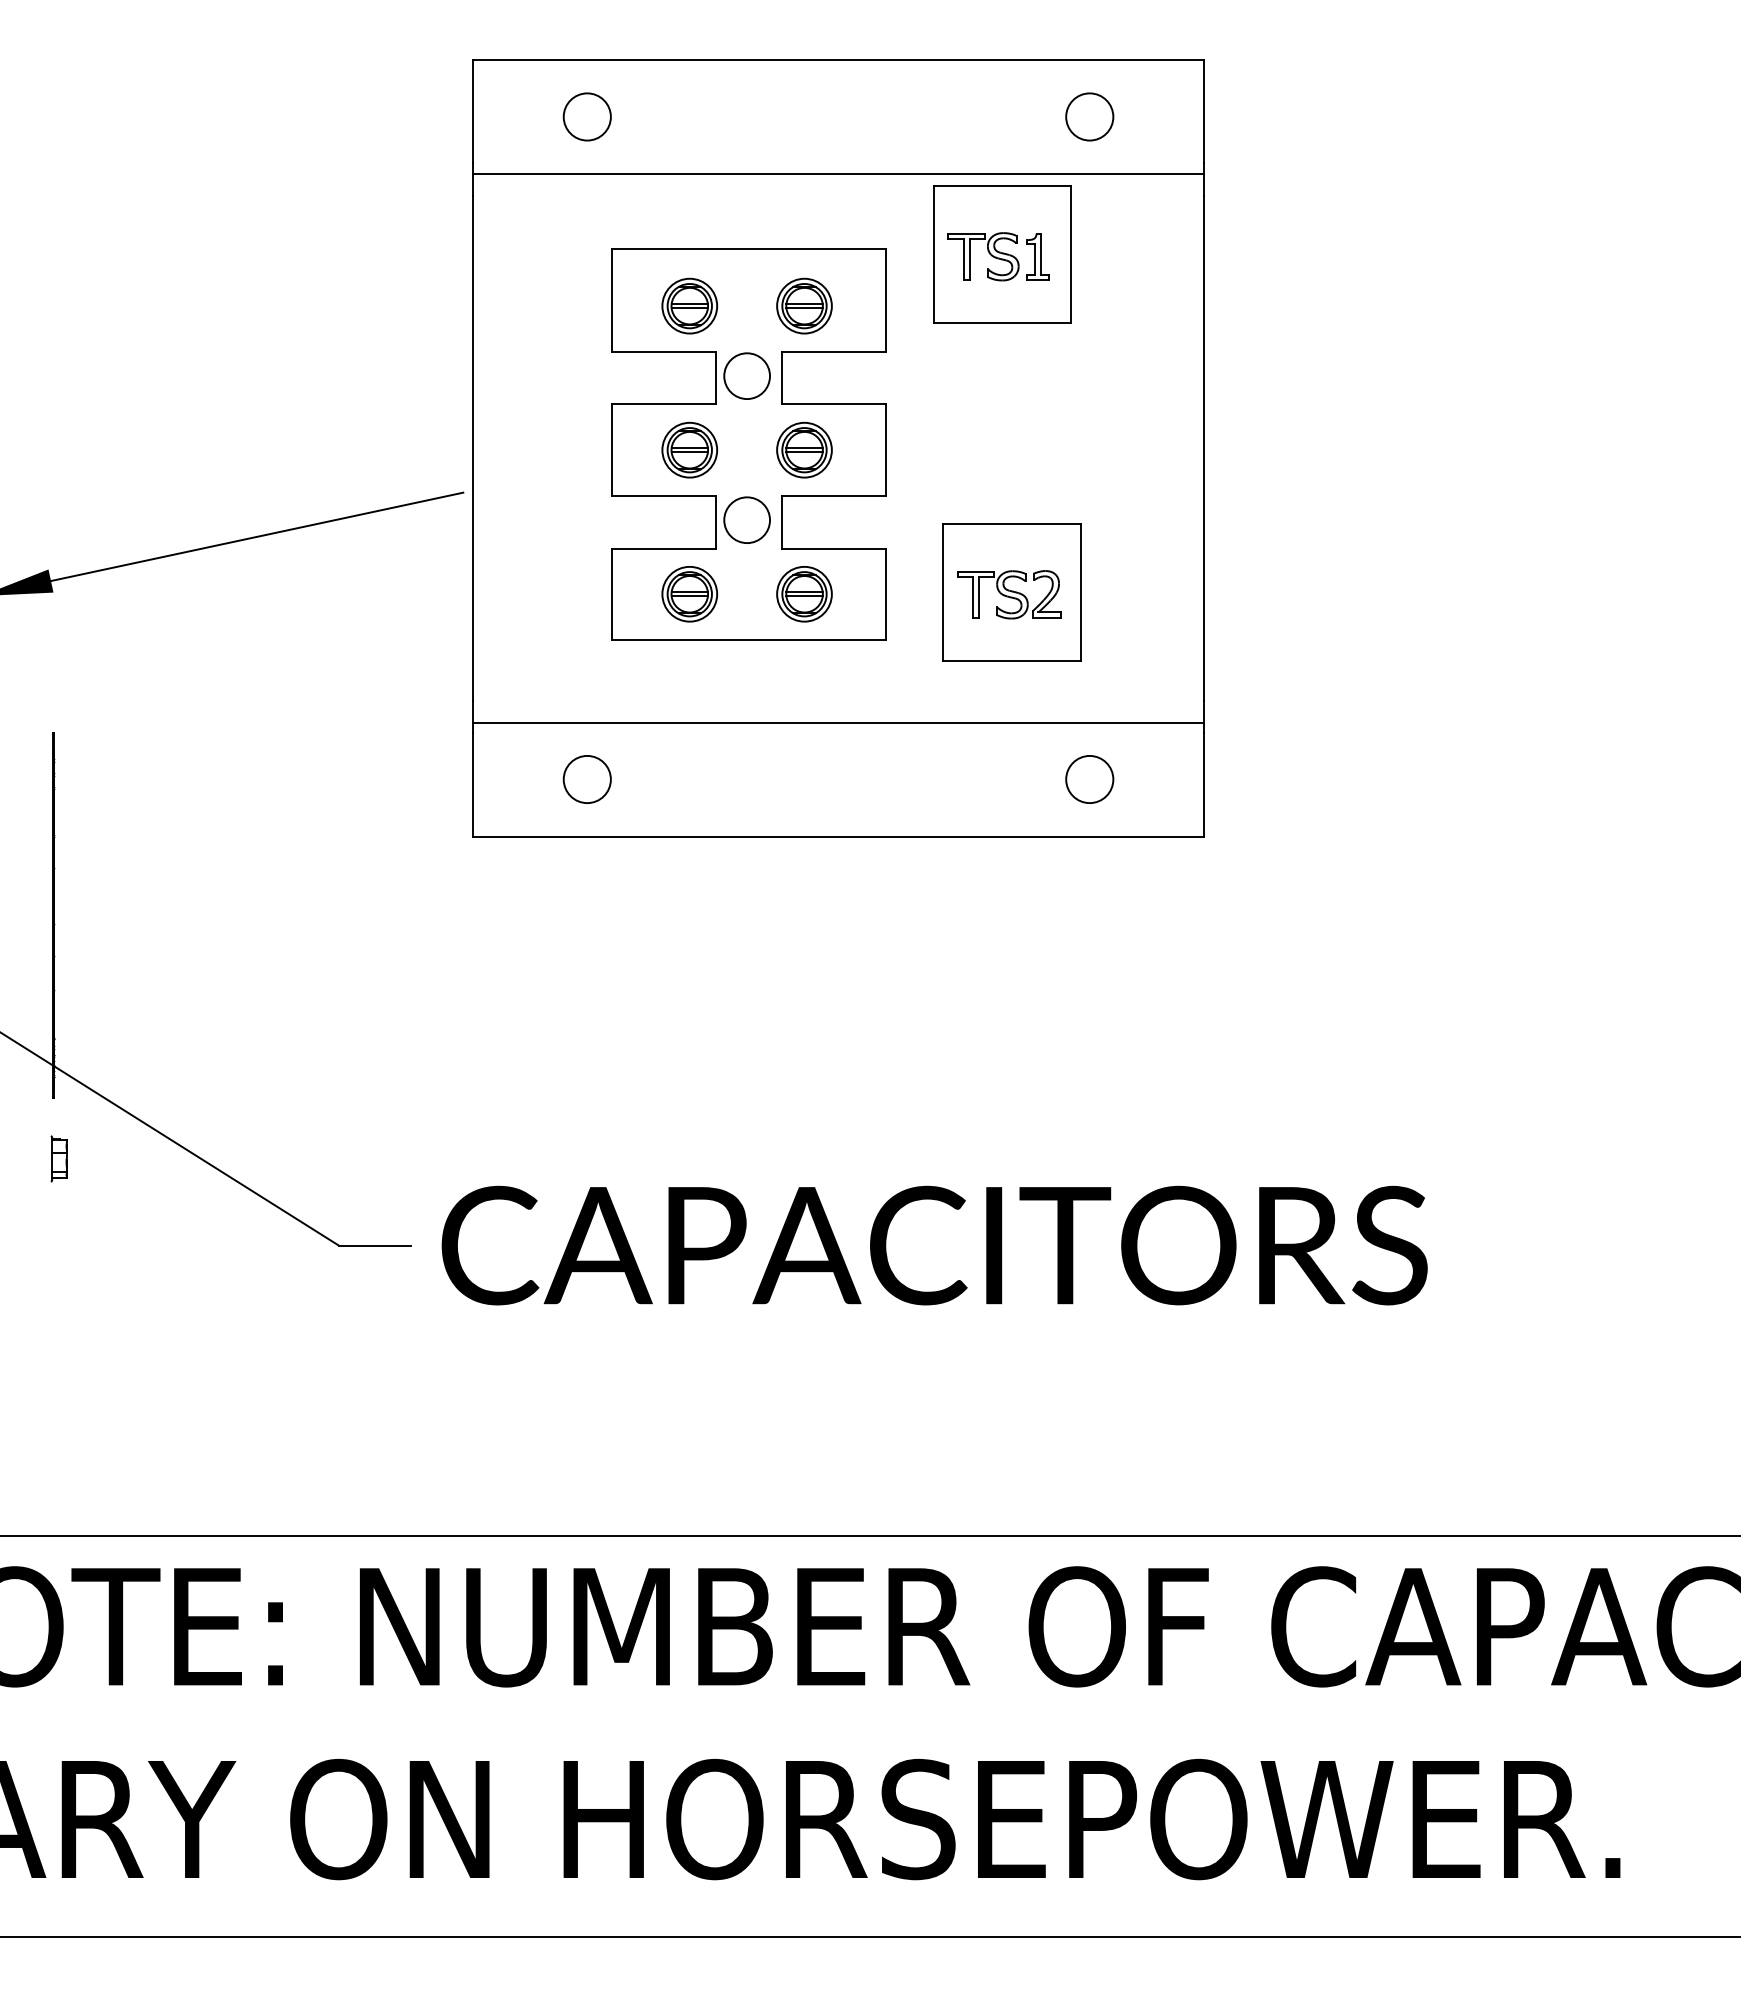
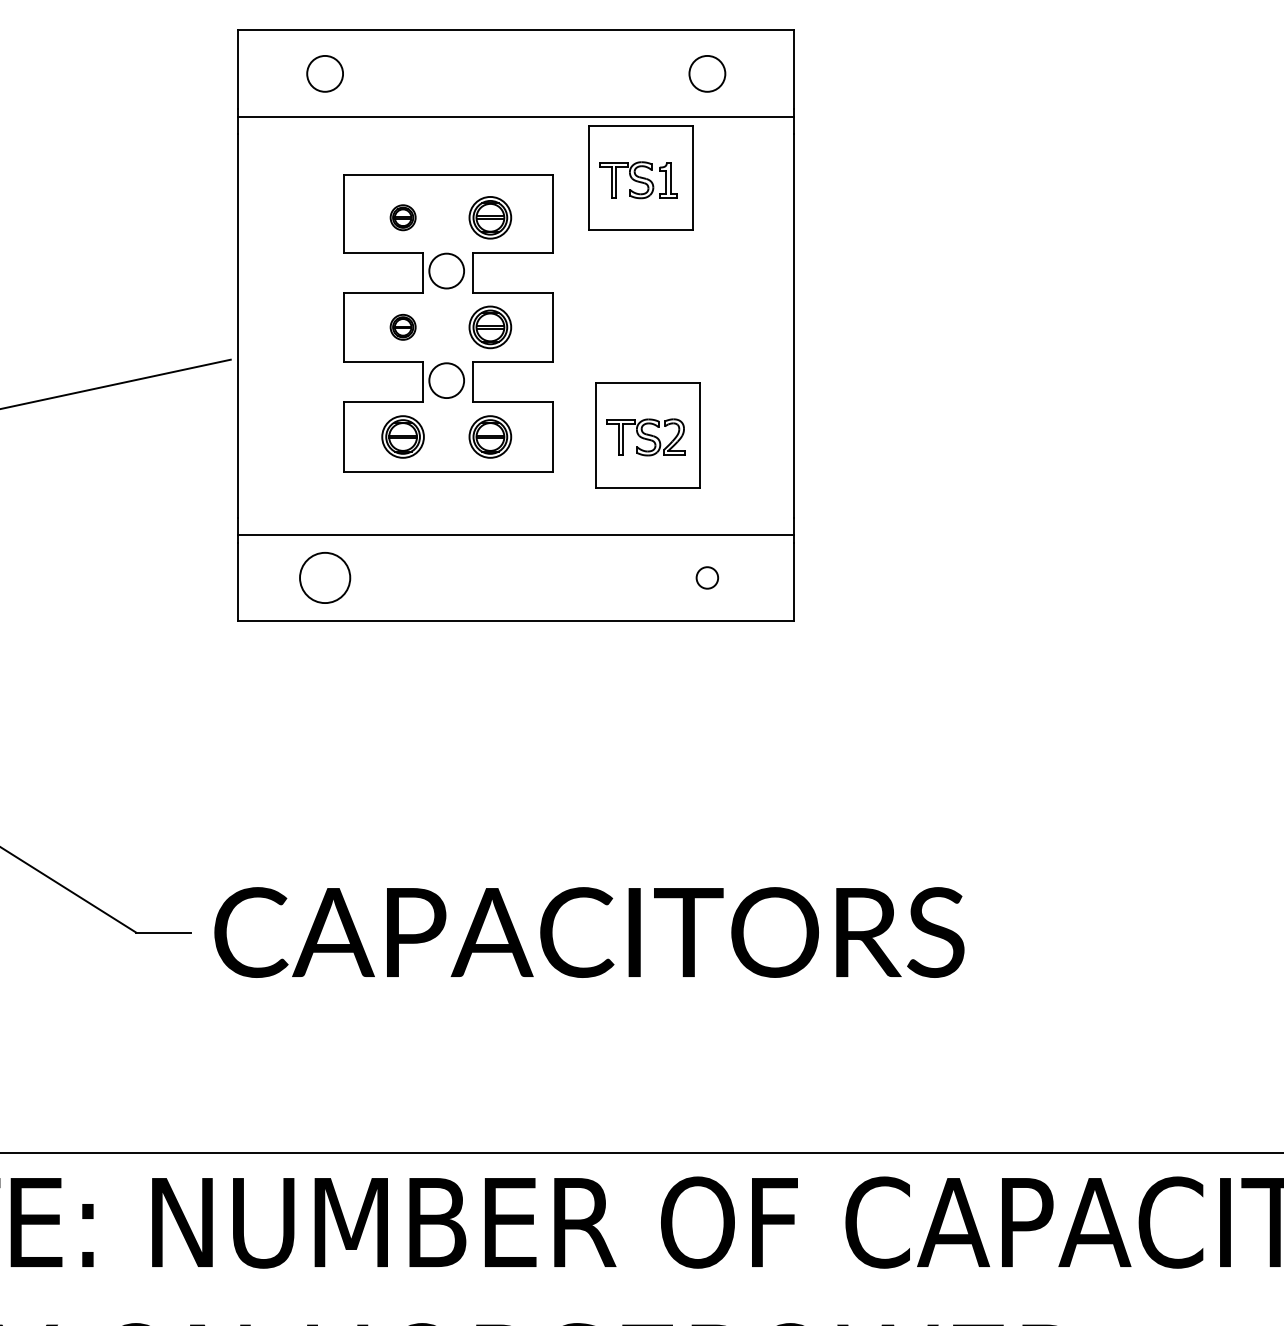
part: (689, 305) -> (402, 217), size x0.6
part: (689, 449) -> (402, 326), size x0.6
circle: (586, 779) -> (324, 577), size x1.4
circle: (1089, 779) -> (707, 577), size x0.6

